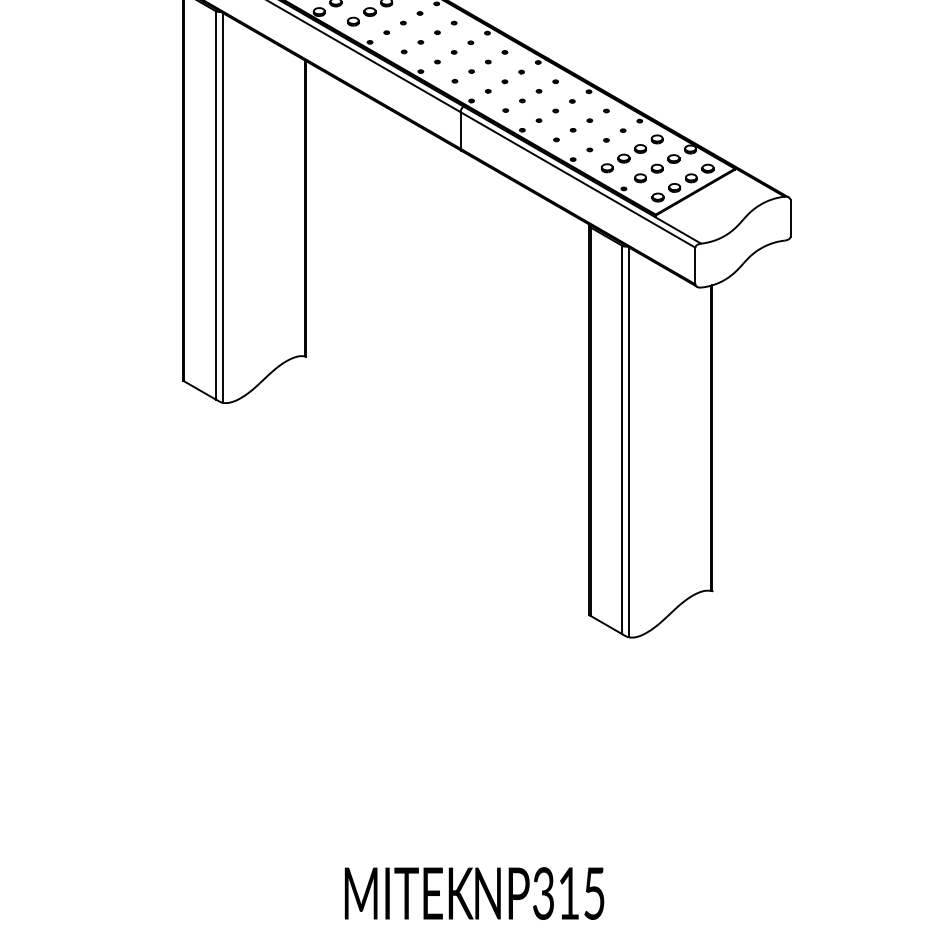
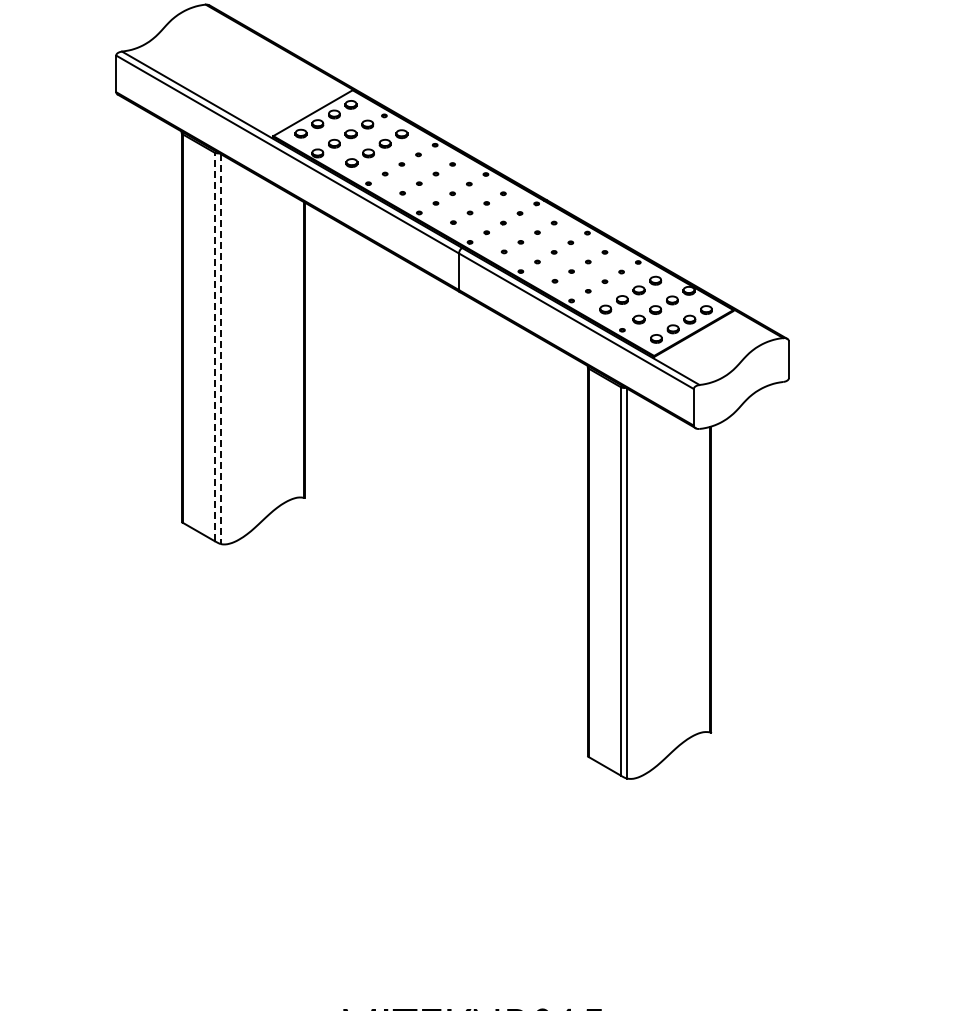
line: (216, 205) -> (214, 346), solid -> dashed
line: (222, 208) -> (220, 349), solid -> dashed

